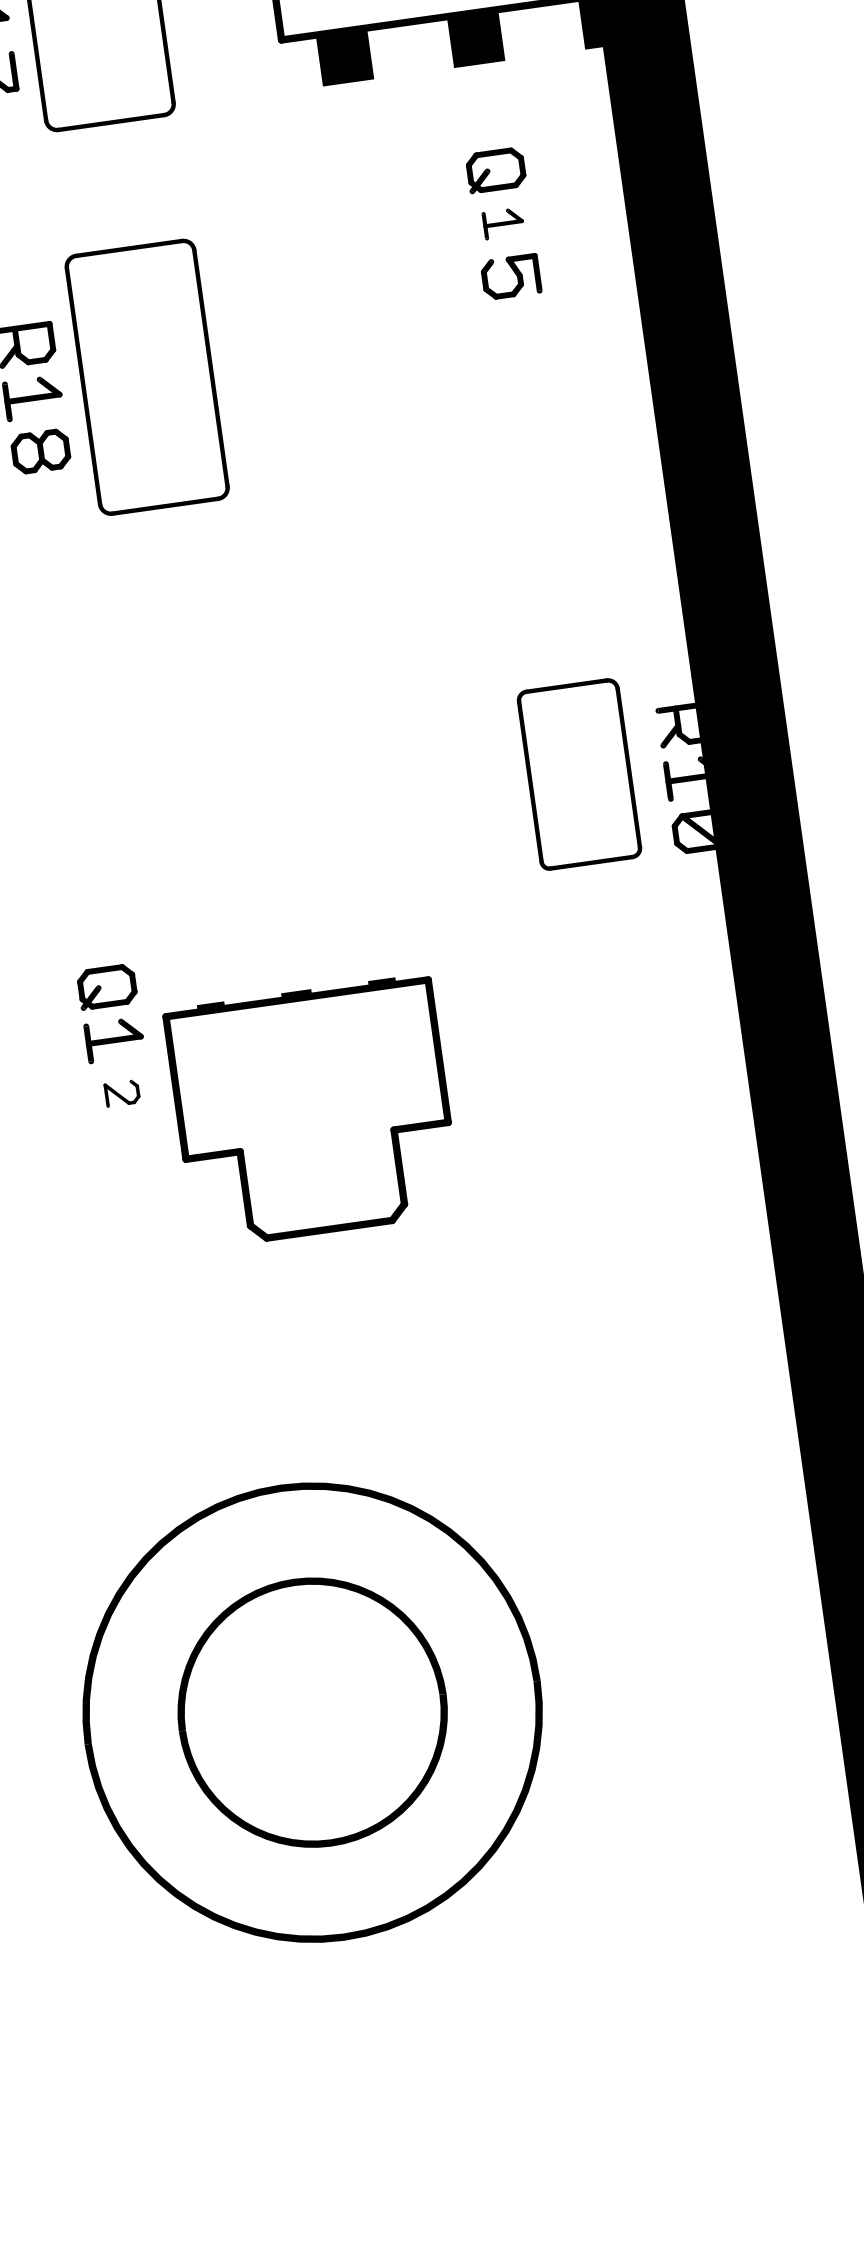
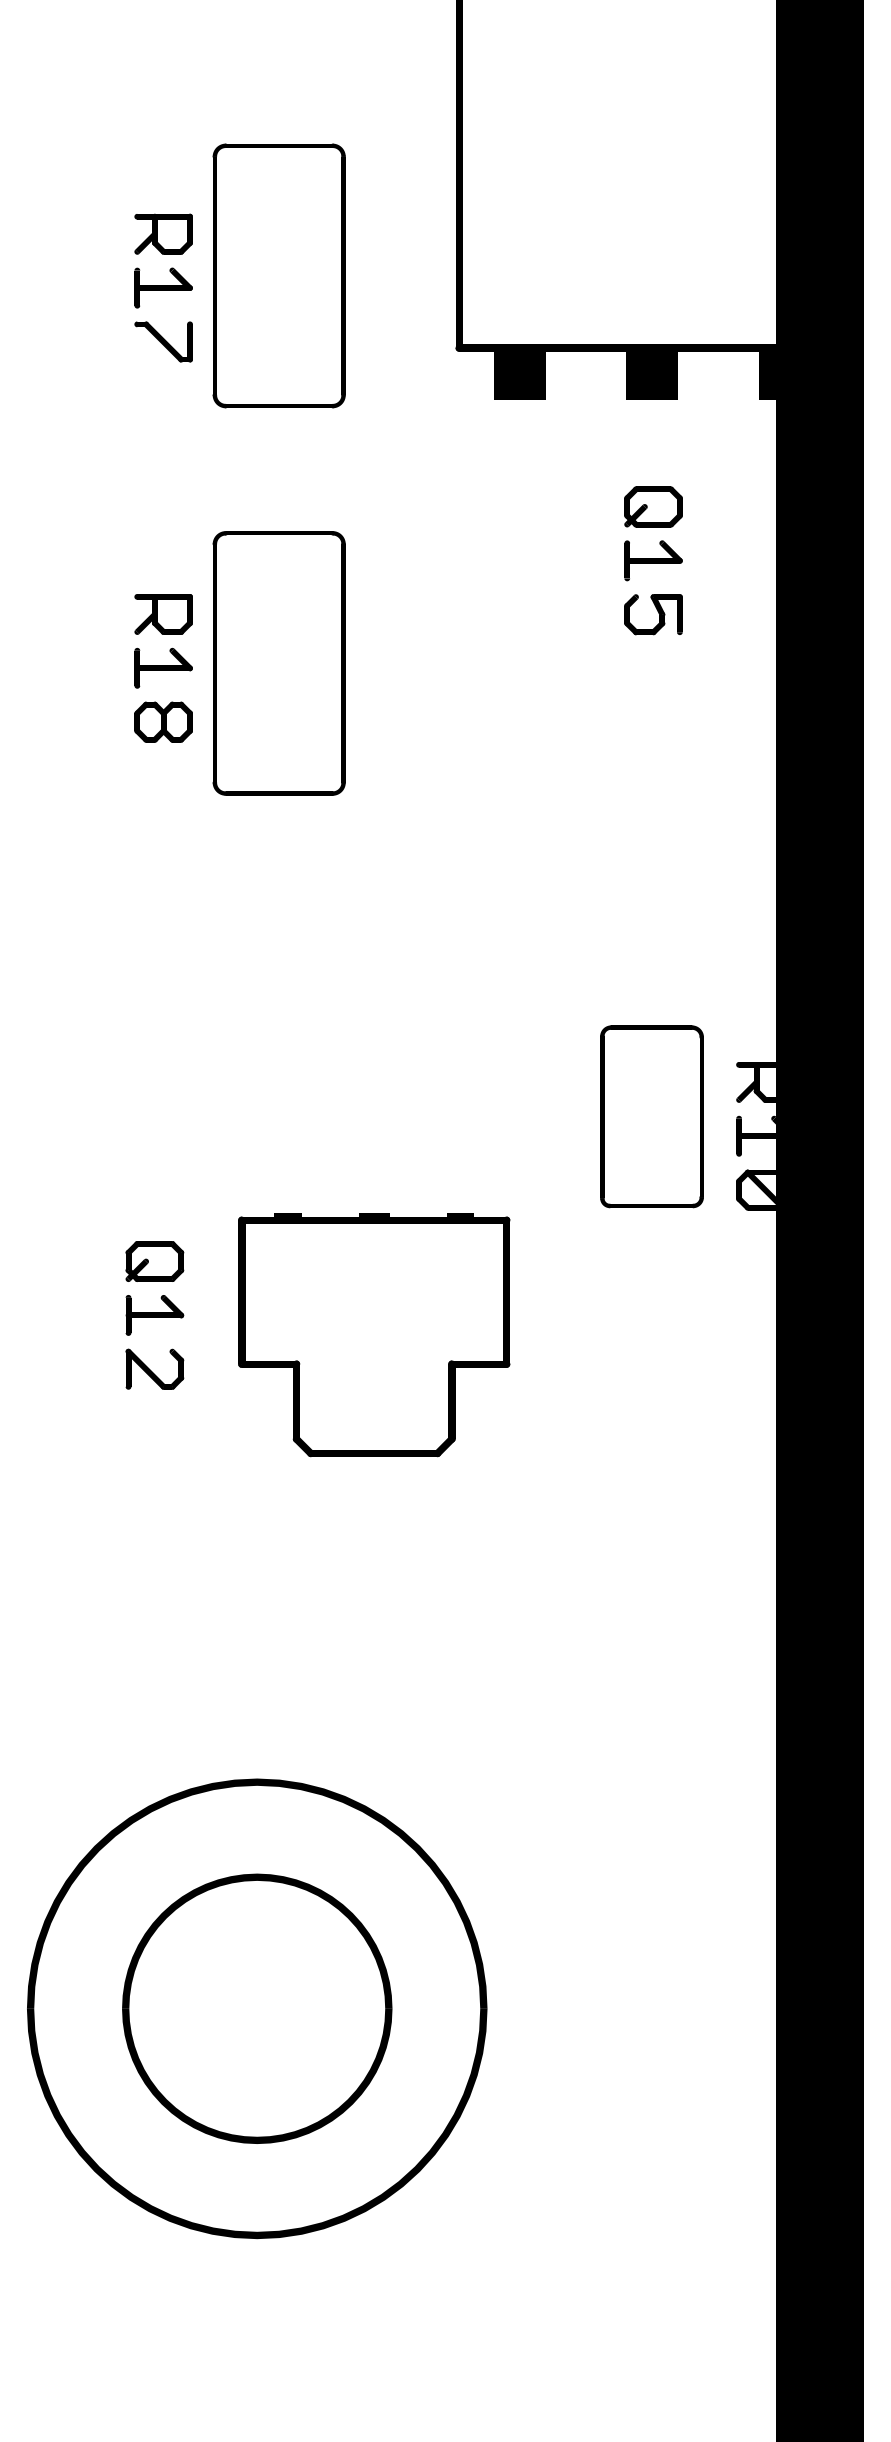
part: (503, 223) -> (653, 560), size x1.43
part: (121, 1092) -> (154, 1368), size x1.67
part: (313, 1112) -> (374, 1335), moved

